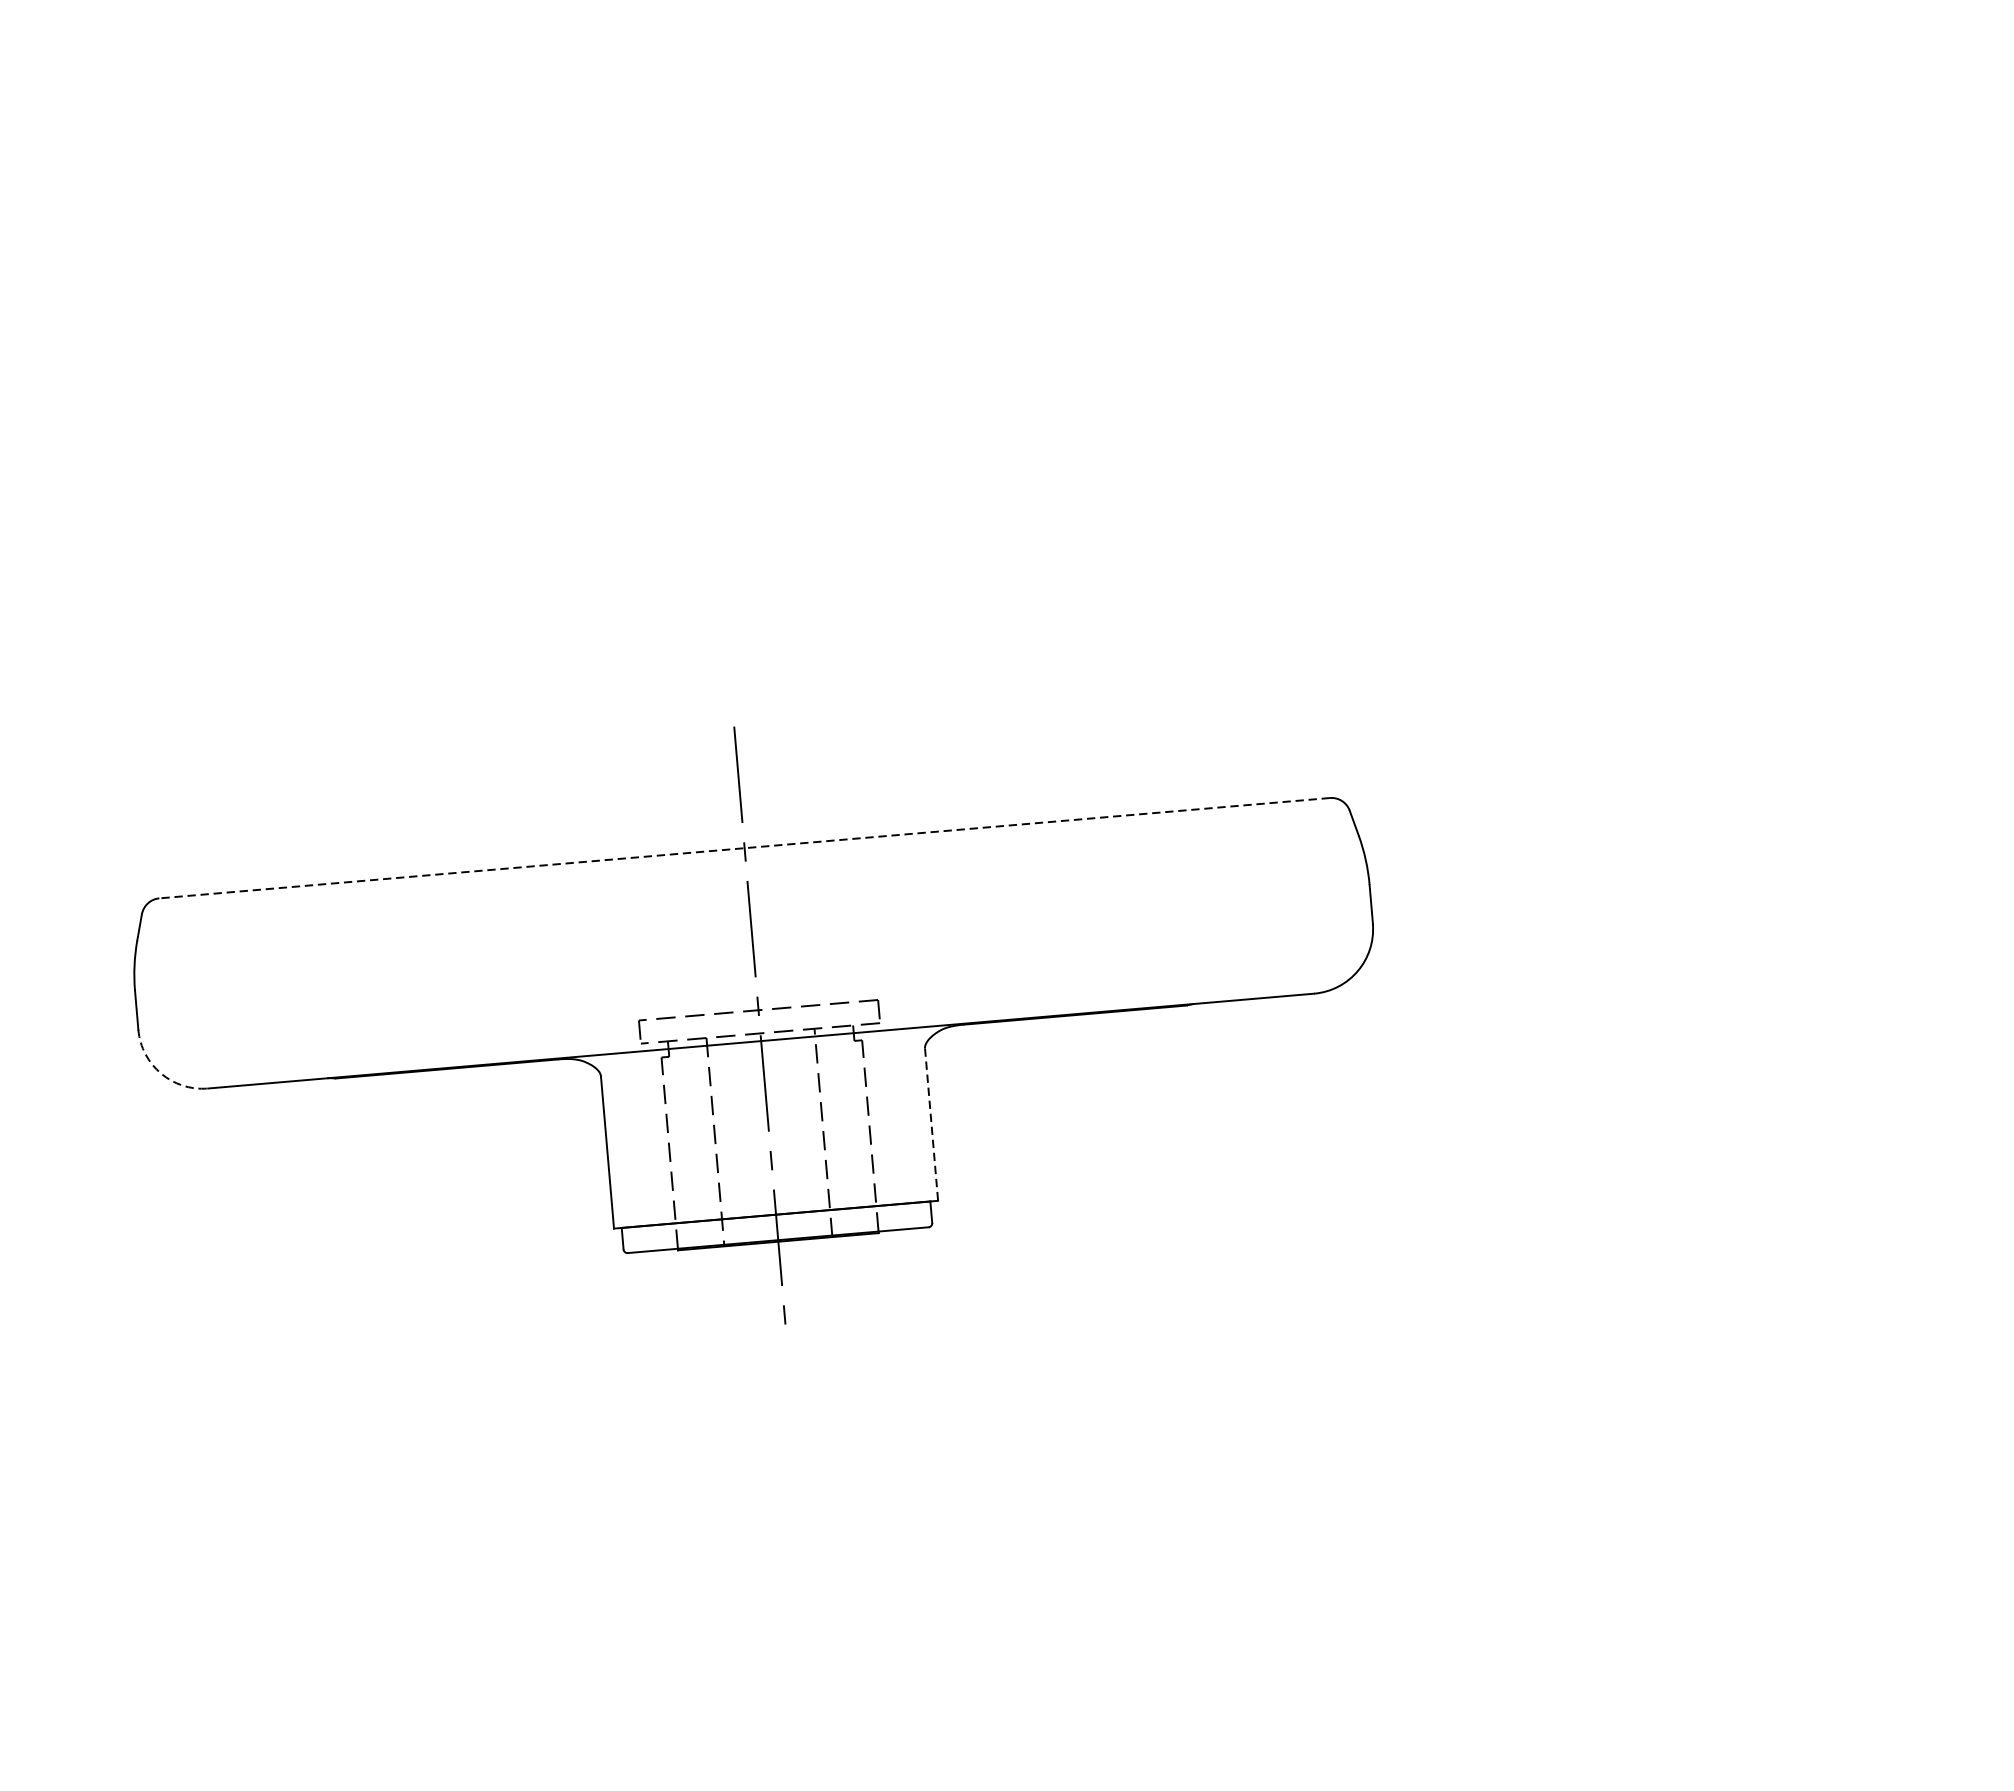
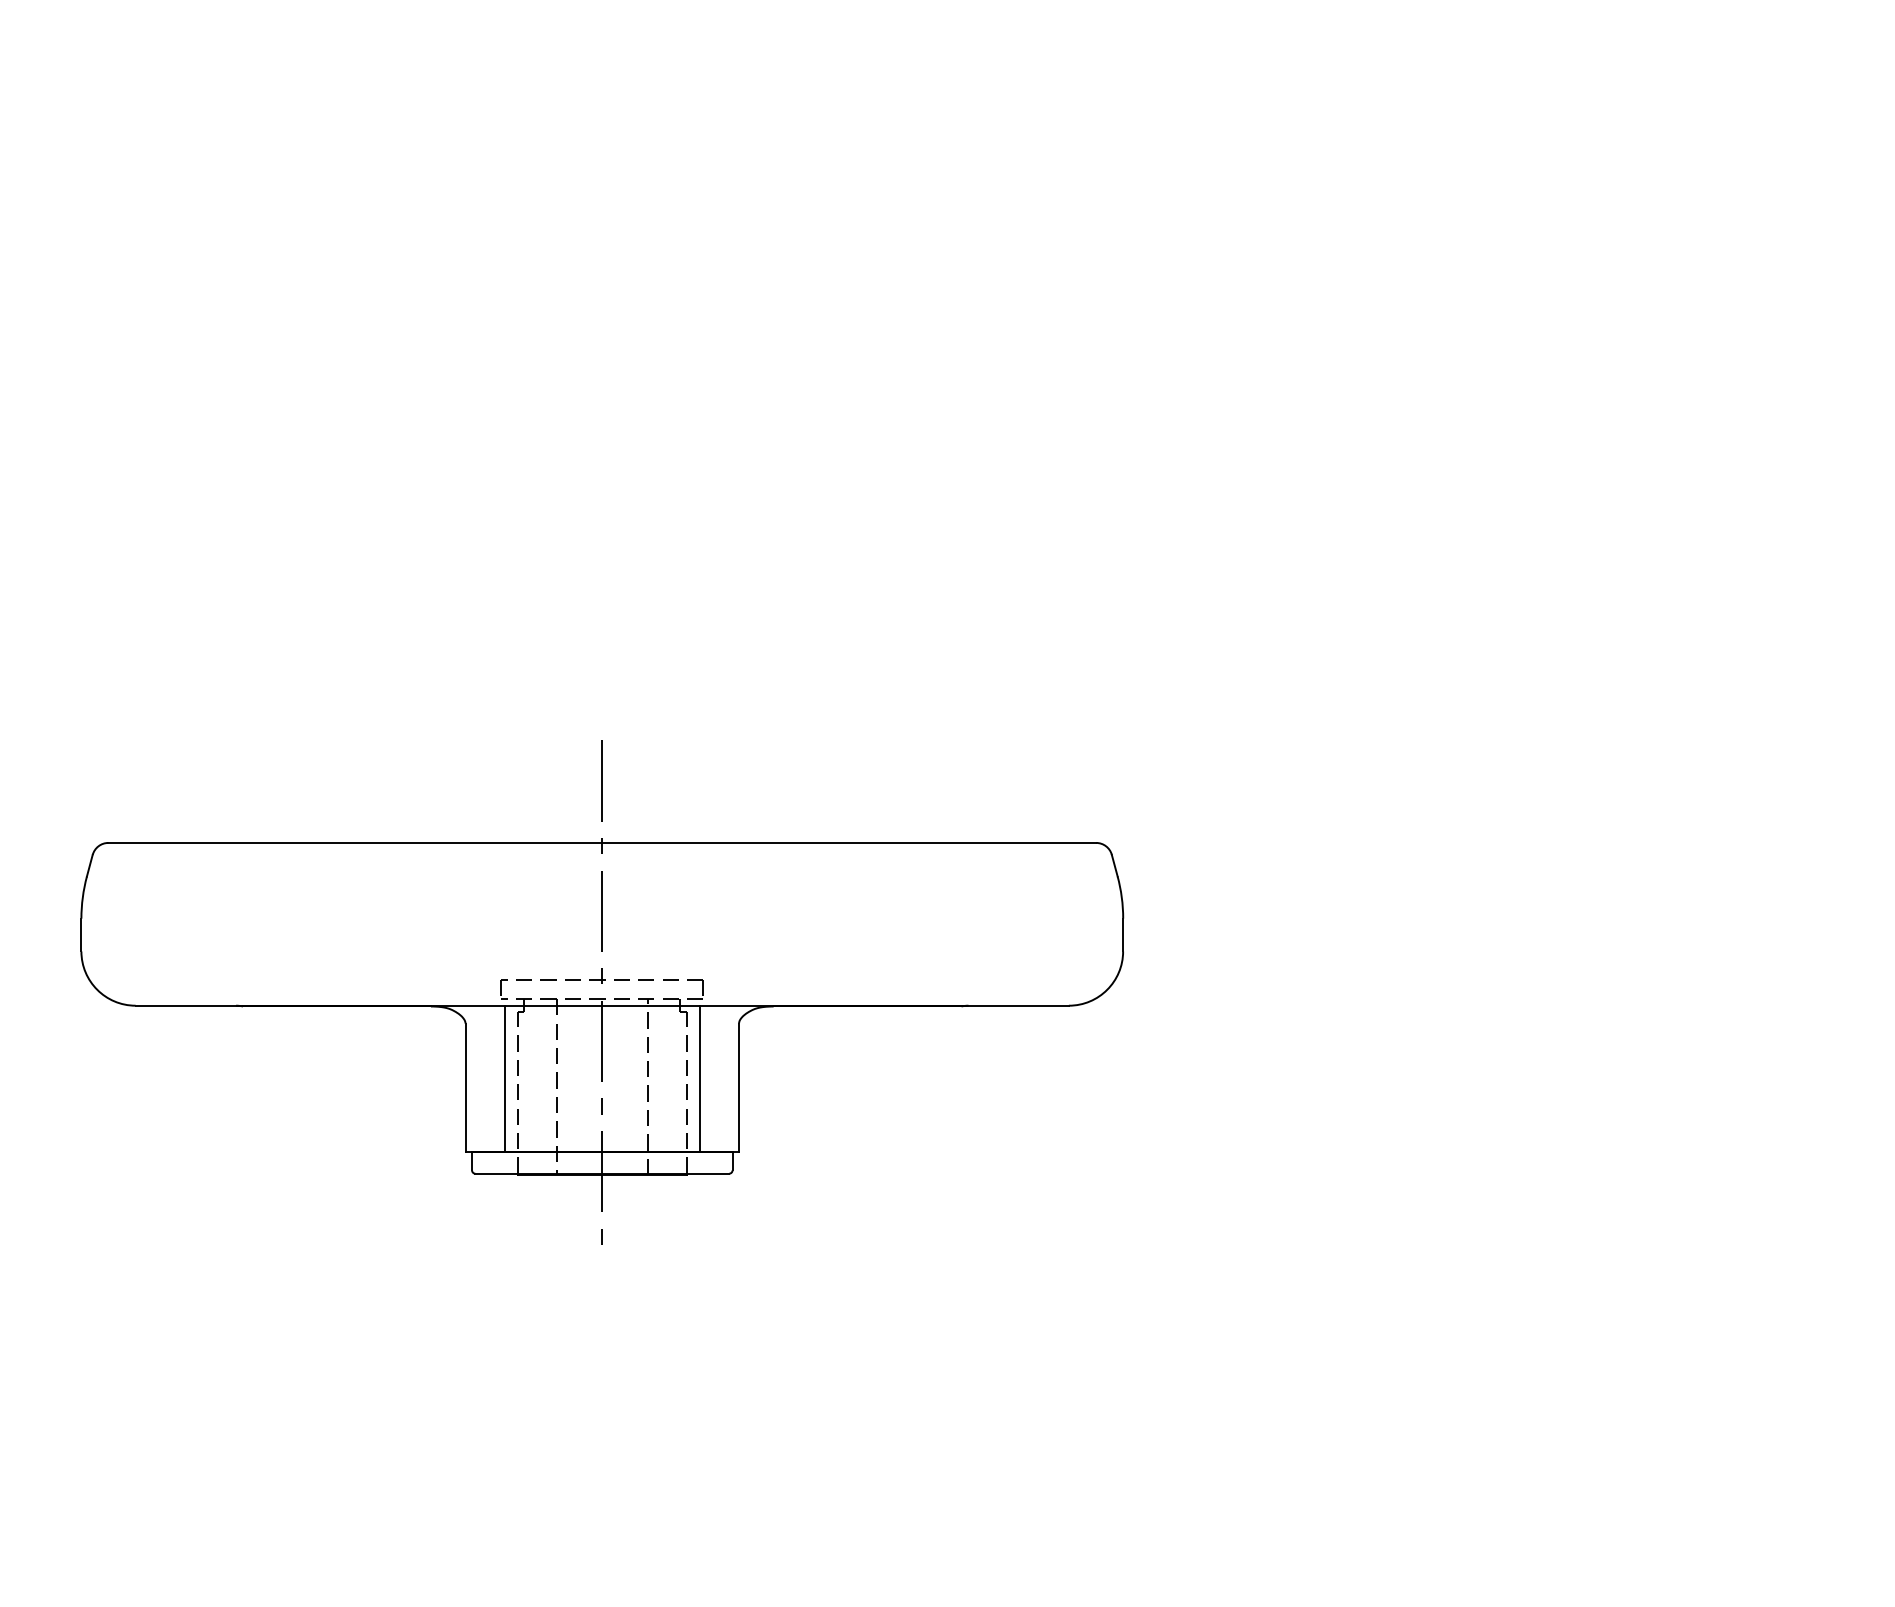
line: (744, 847) -> (602, 842), dashed -> solid
arc: (161, 1073) -> (97, 989), dashed -> solid
line: (883, 1117) -> (699, 1078), added
line: (932, 1125) -> (739, 1088), dashed -> solid
line: (652, 1137) -> (504, 1078), added

